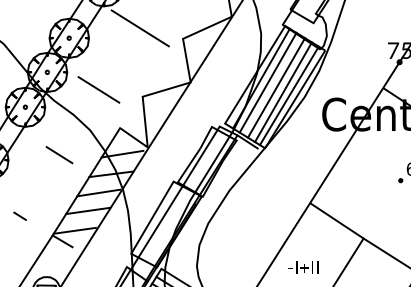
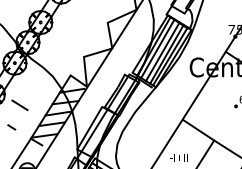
line: (140, 28) -> (82, 16), removed
line: (99, 89) -> (58, 52), removed
line: (58, 155) -> (19, 105), moved

